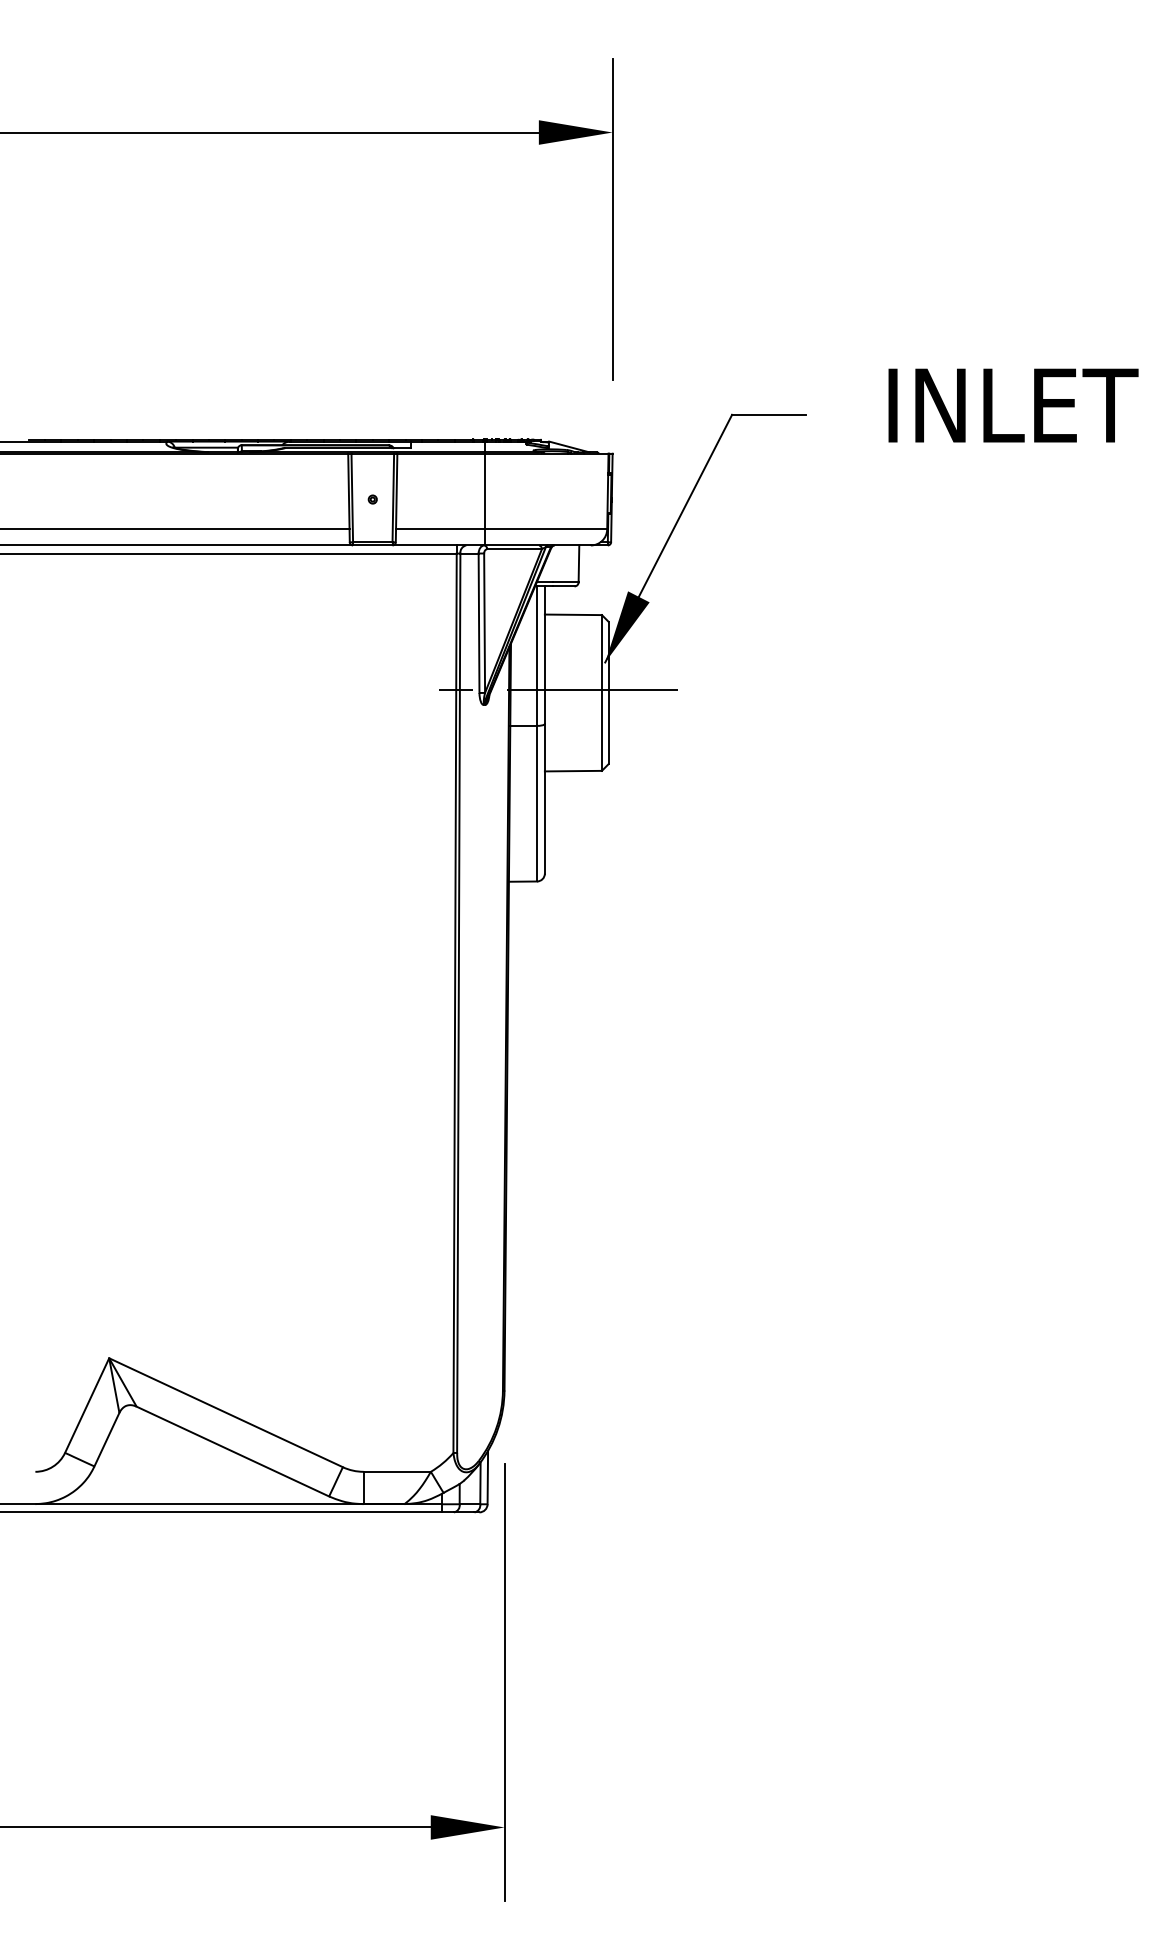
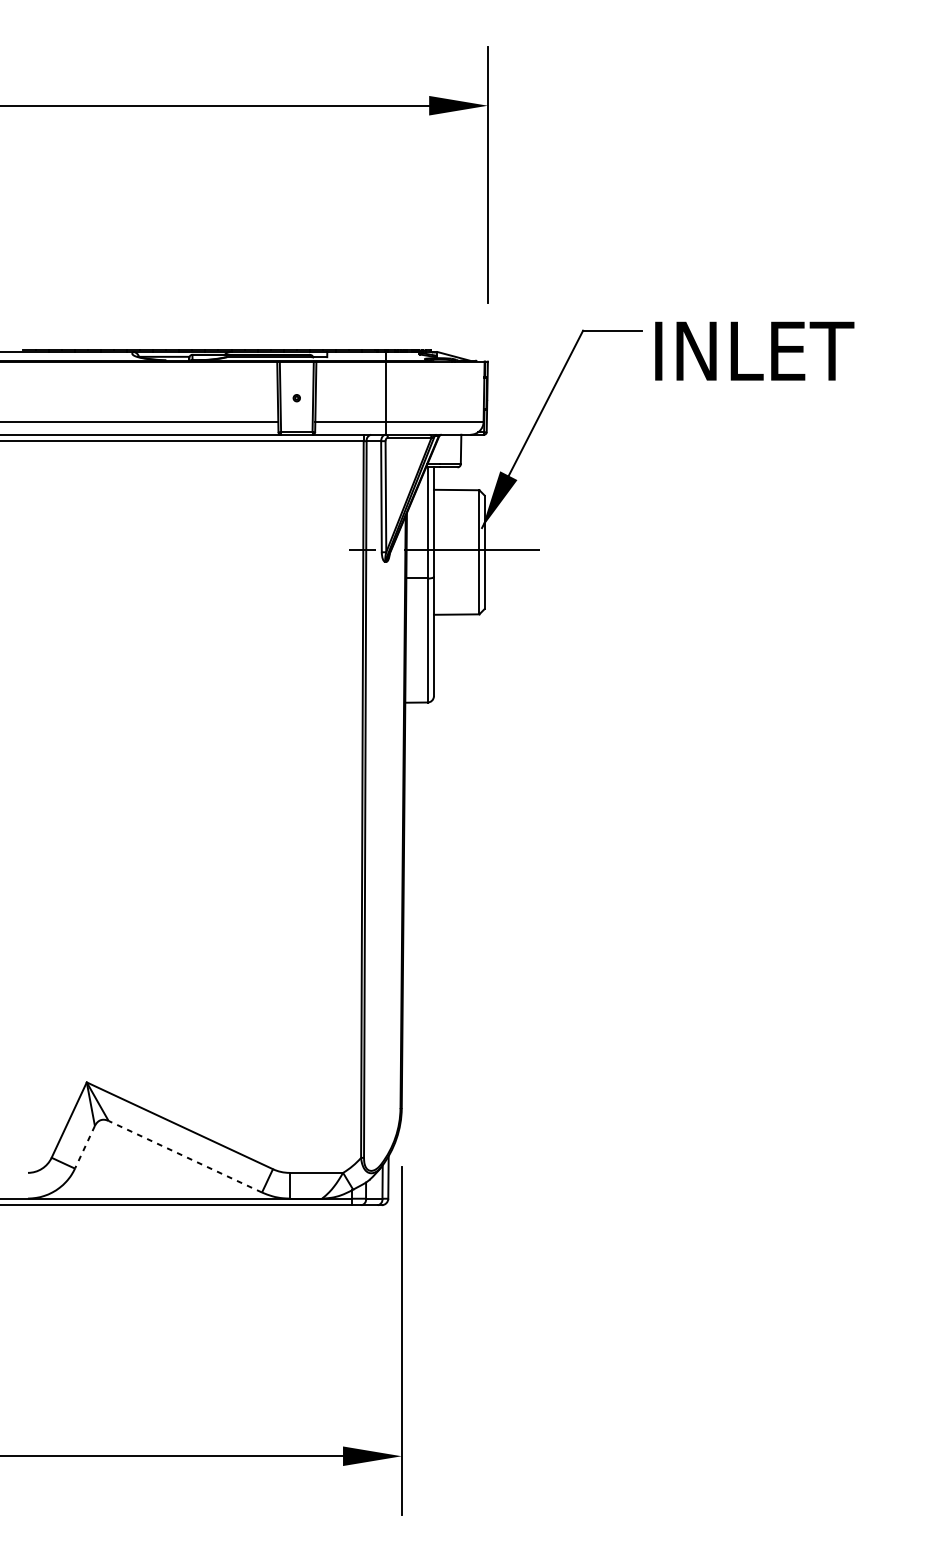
text: (1013, 405) -> (754, 351), moved
line: (106, 1440) -> (84, 1147), solid -> dashed
line: (232, 1451) -> (185, 1156), solid -> dashed

